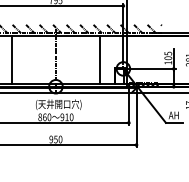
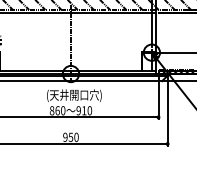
line: (11, 59) -> (17, 41), removed
line: (100, 59) -> (124, 41), removed

